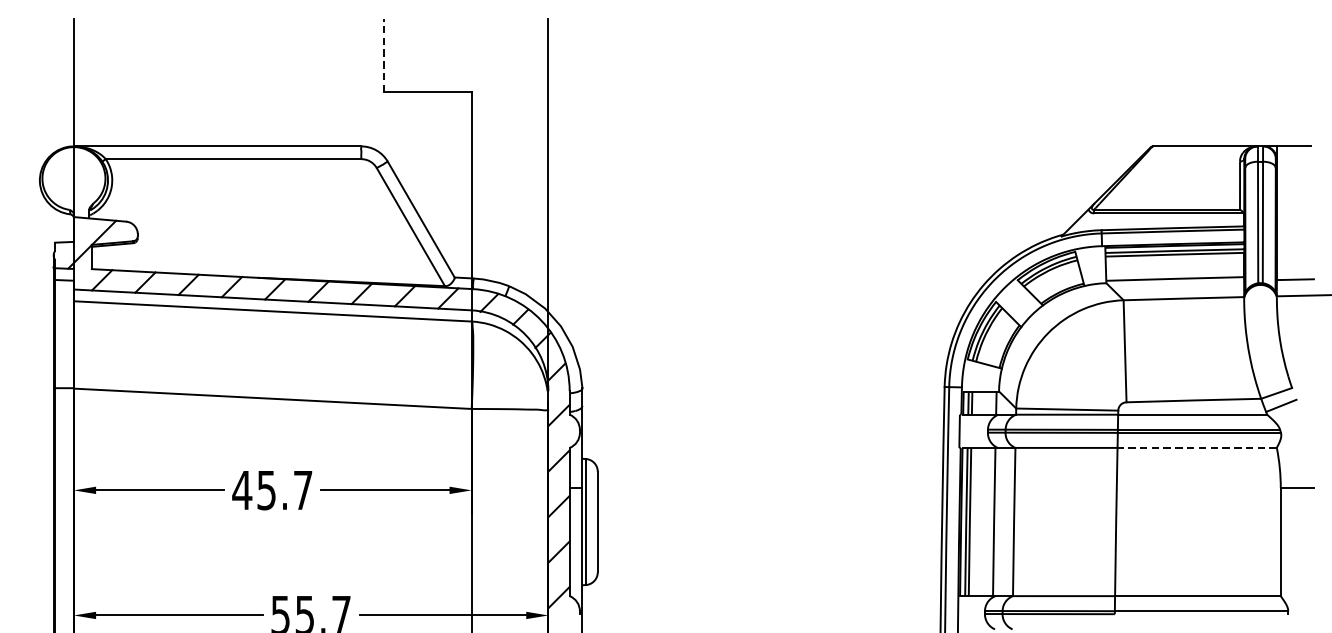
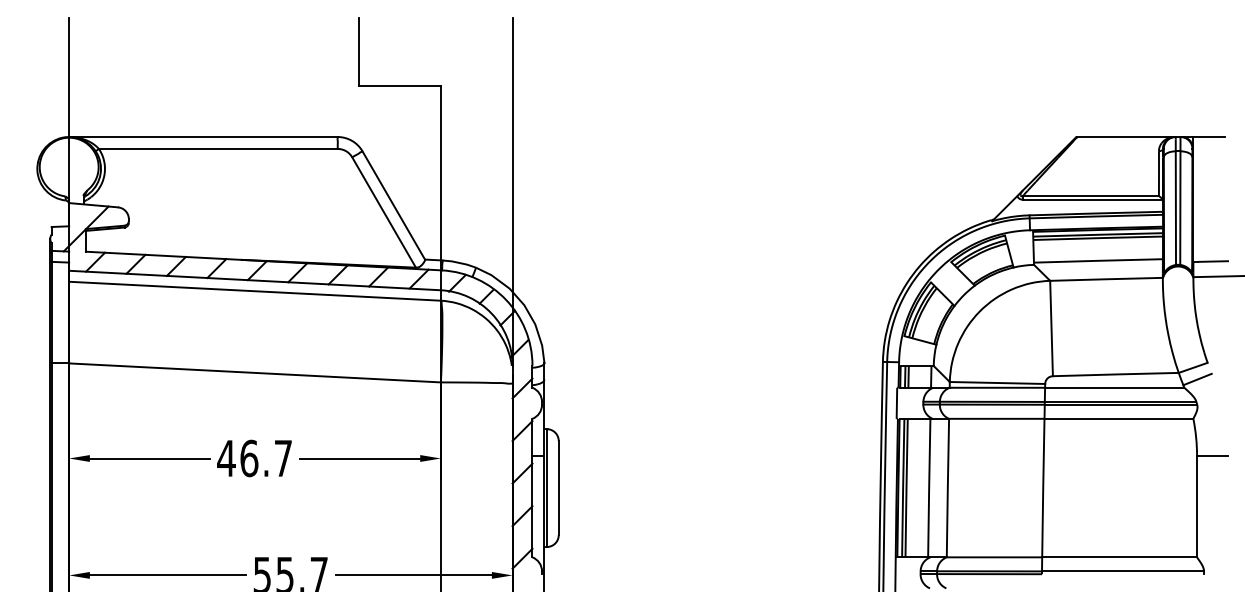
line: (384, 54) -> (359, 51), dashed -> solid
line: (1196, 447) -> (1118, 418), dashed -> solid
text: (266, 490) -> (249, 458), 45.7 -> 46.7

